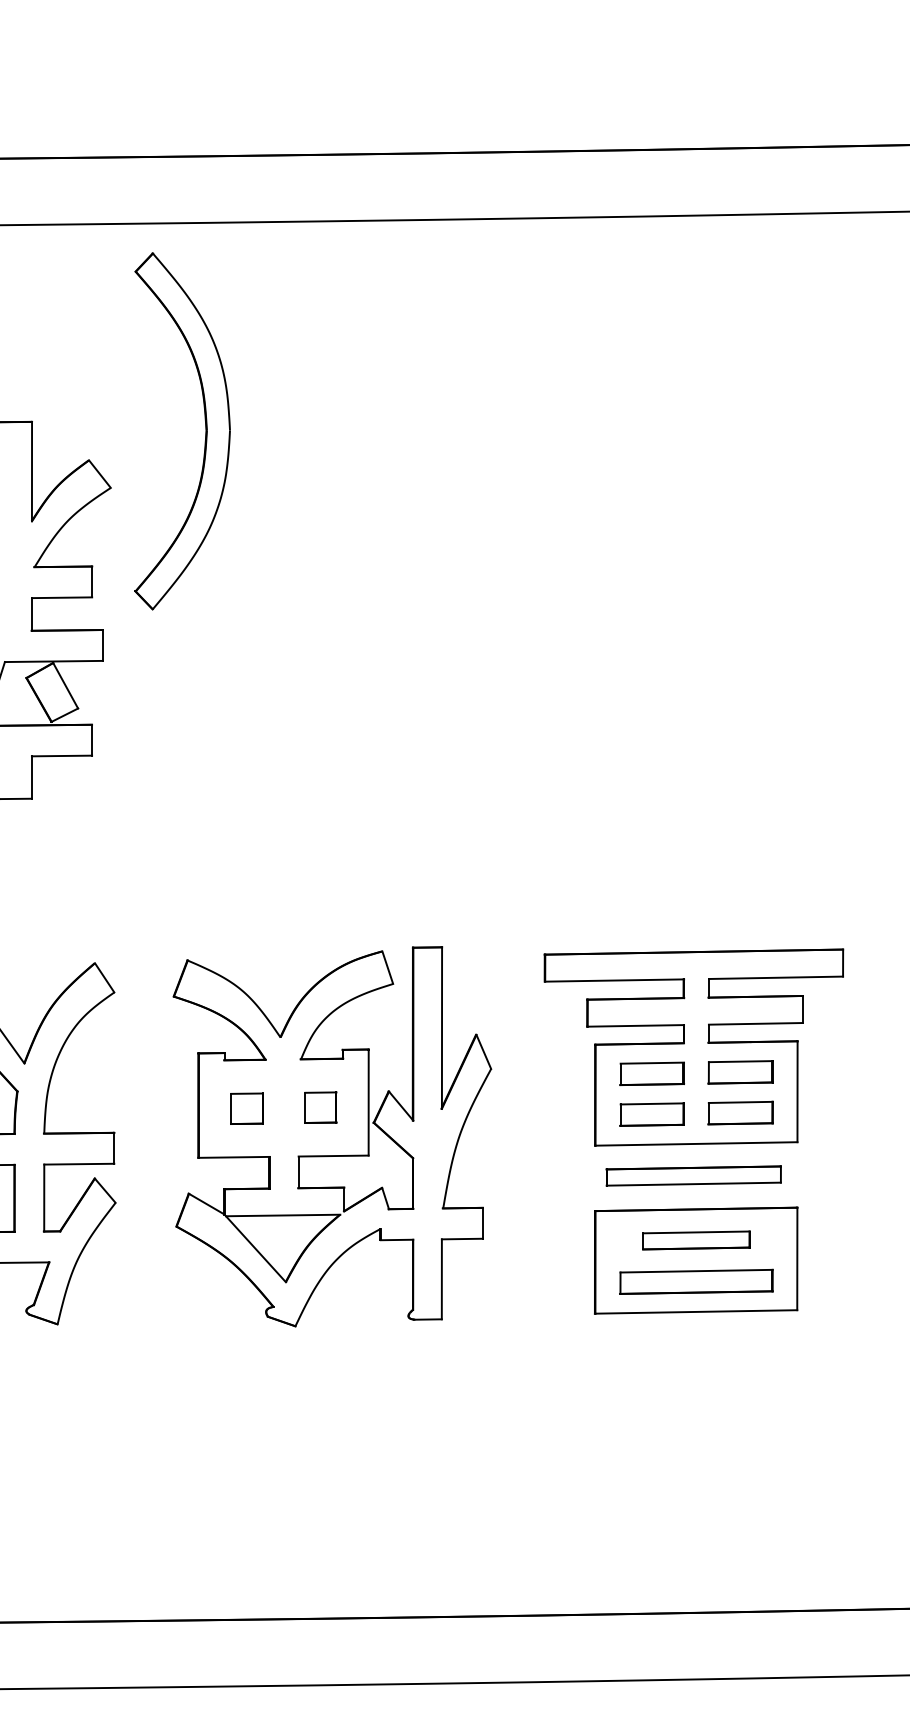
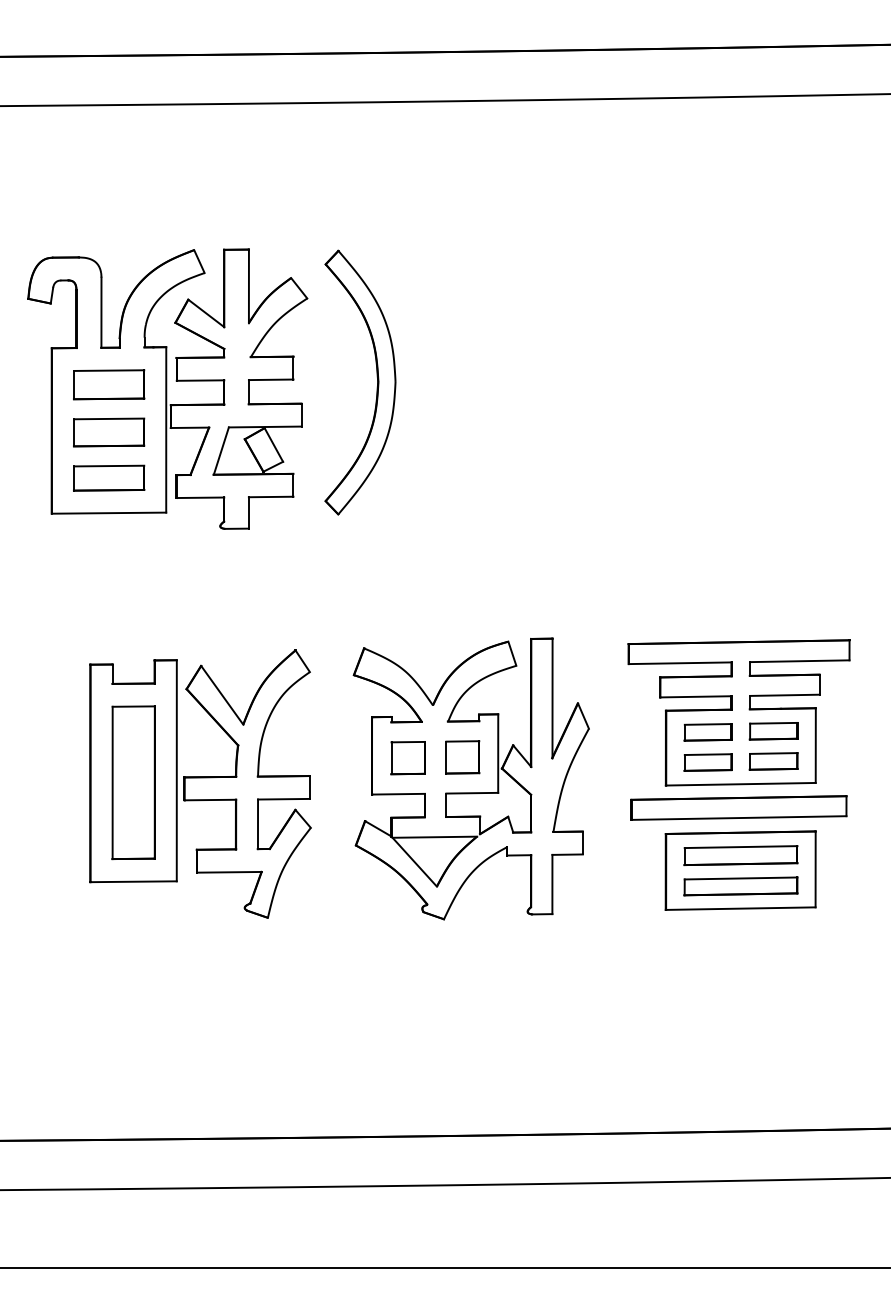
part: (204, 437) -> (376, 387), moved
part: (320, 1107) -> (462, 757), size x1.43
part: (246, 1109) -> (407, 758), size x1.43
part: (693, 1175) -> (738, 807), size x1.67
part: (695, 1240) -> (740, 855), size x1.43

